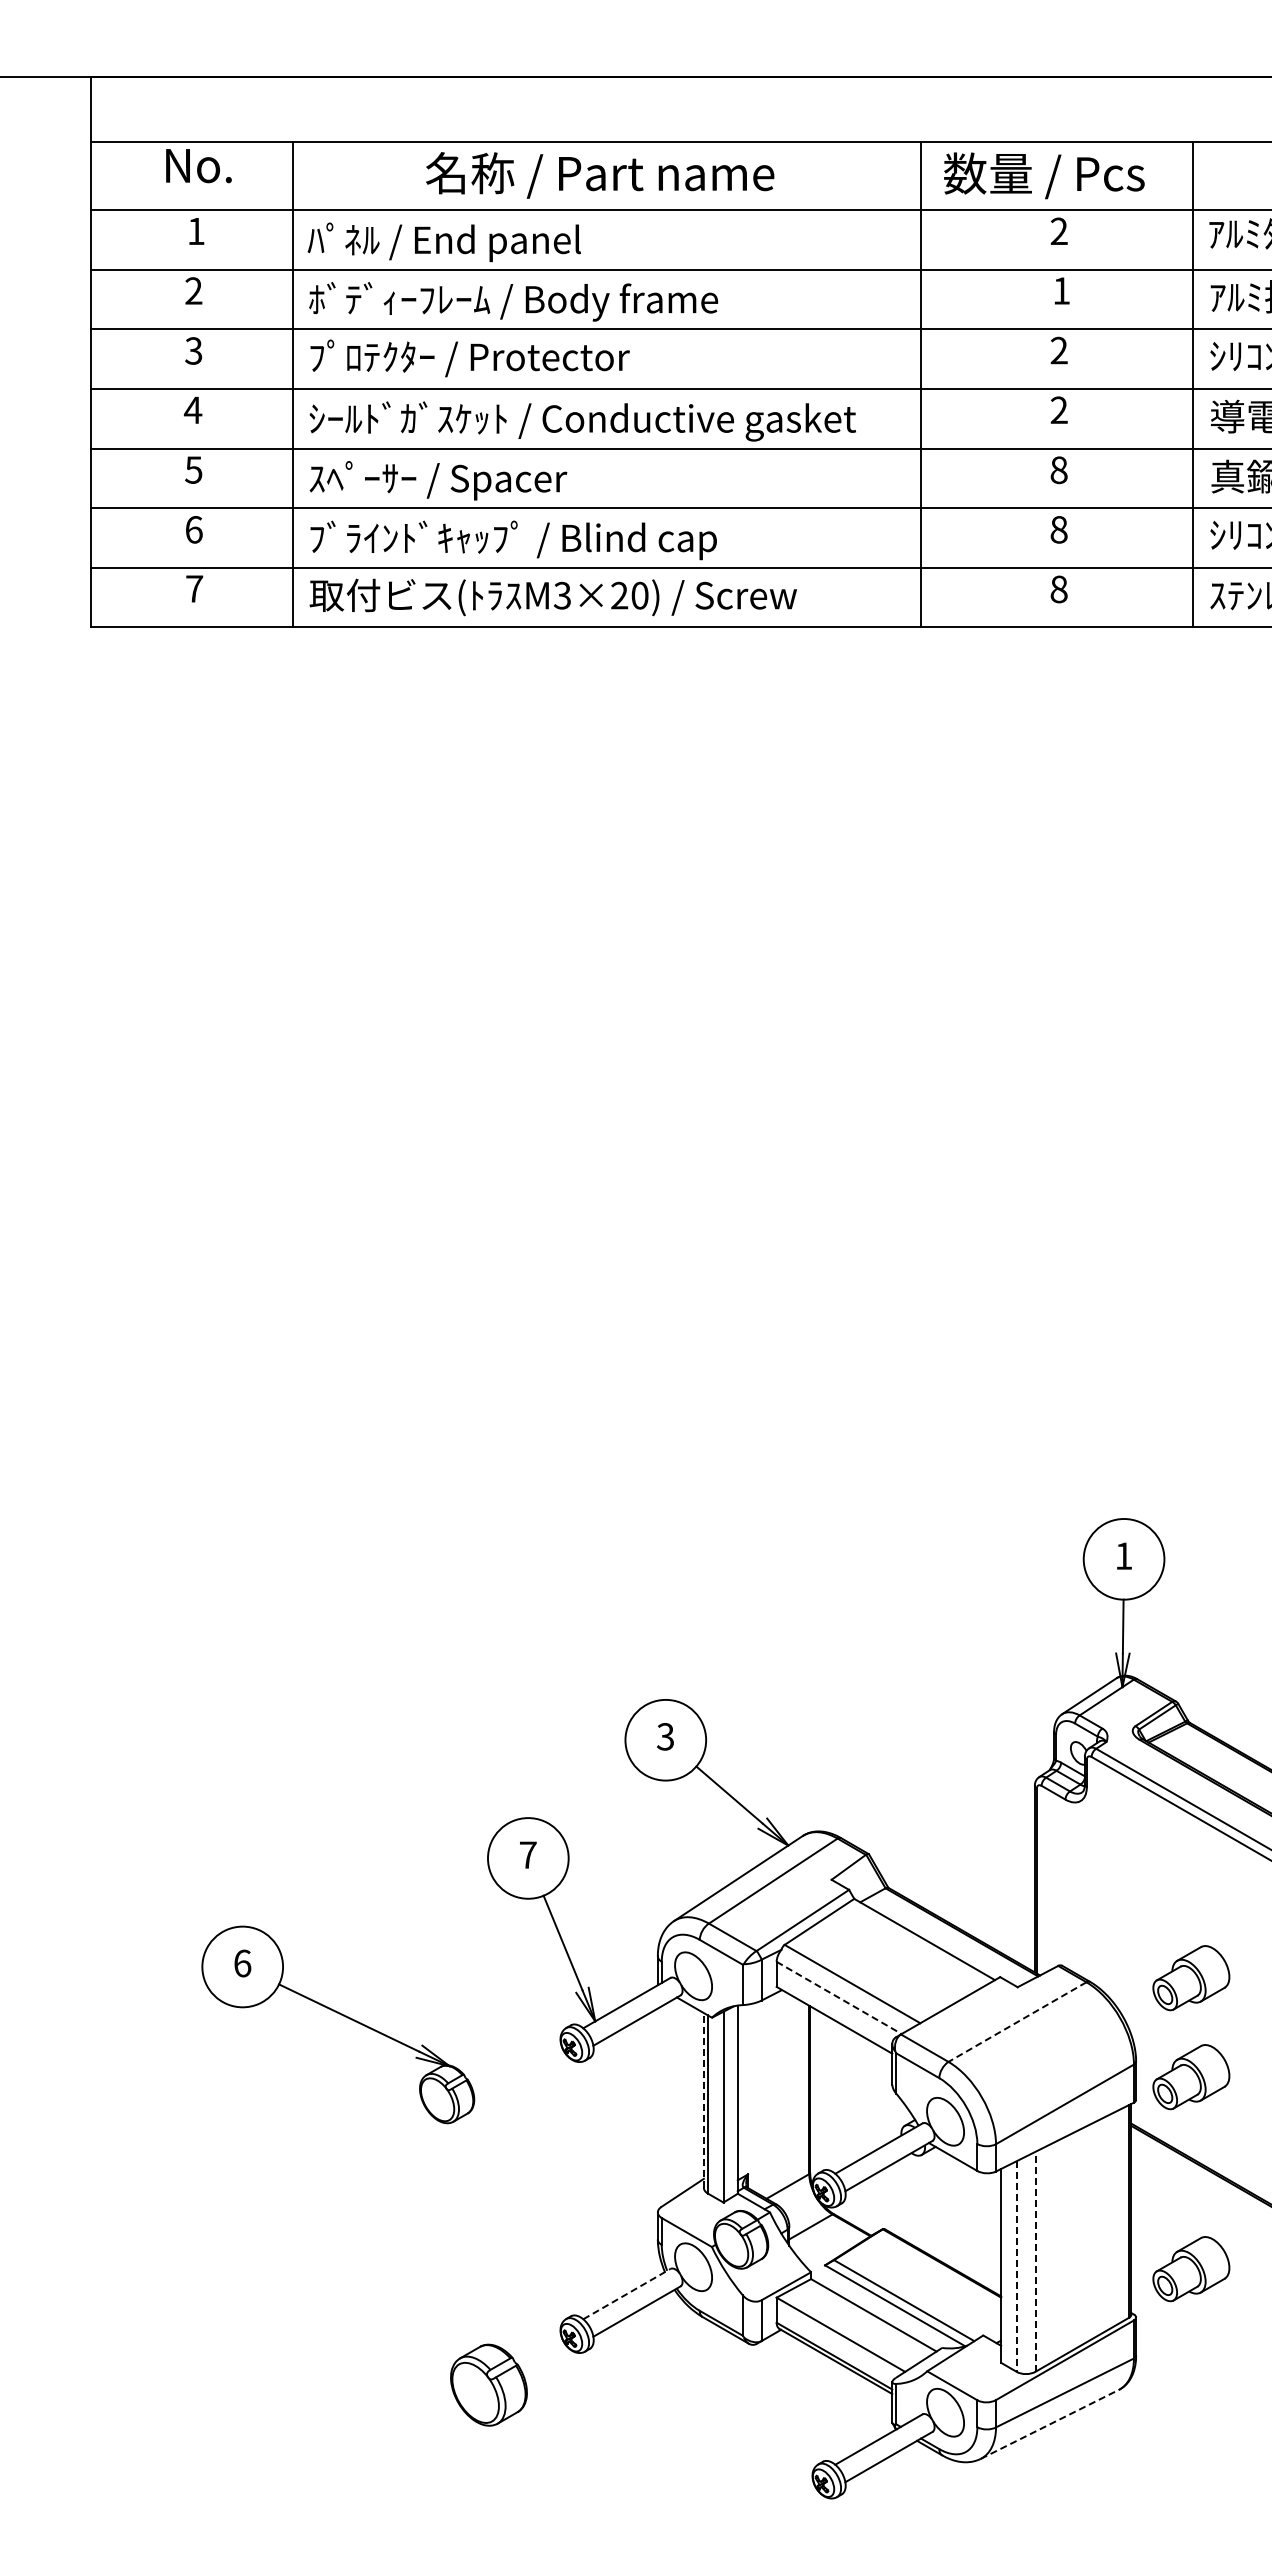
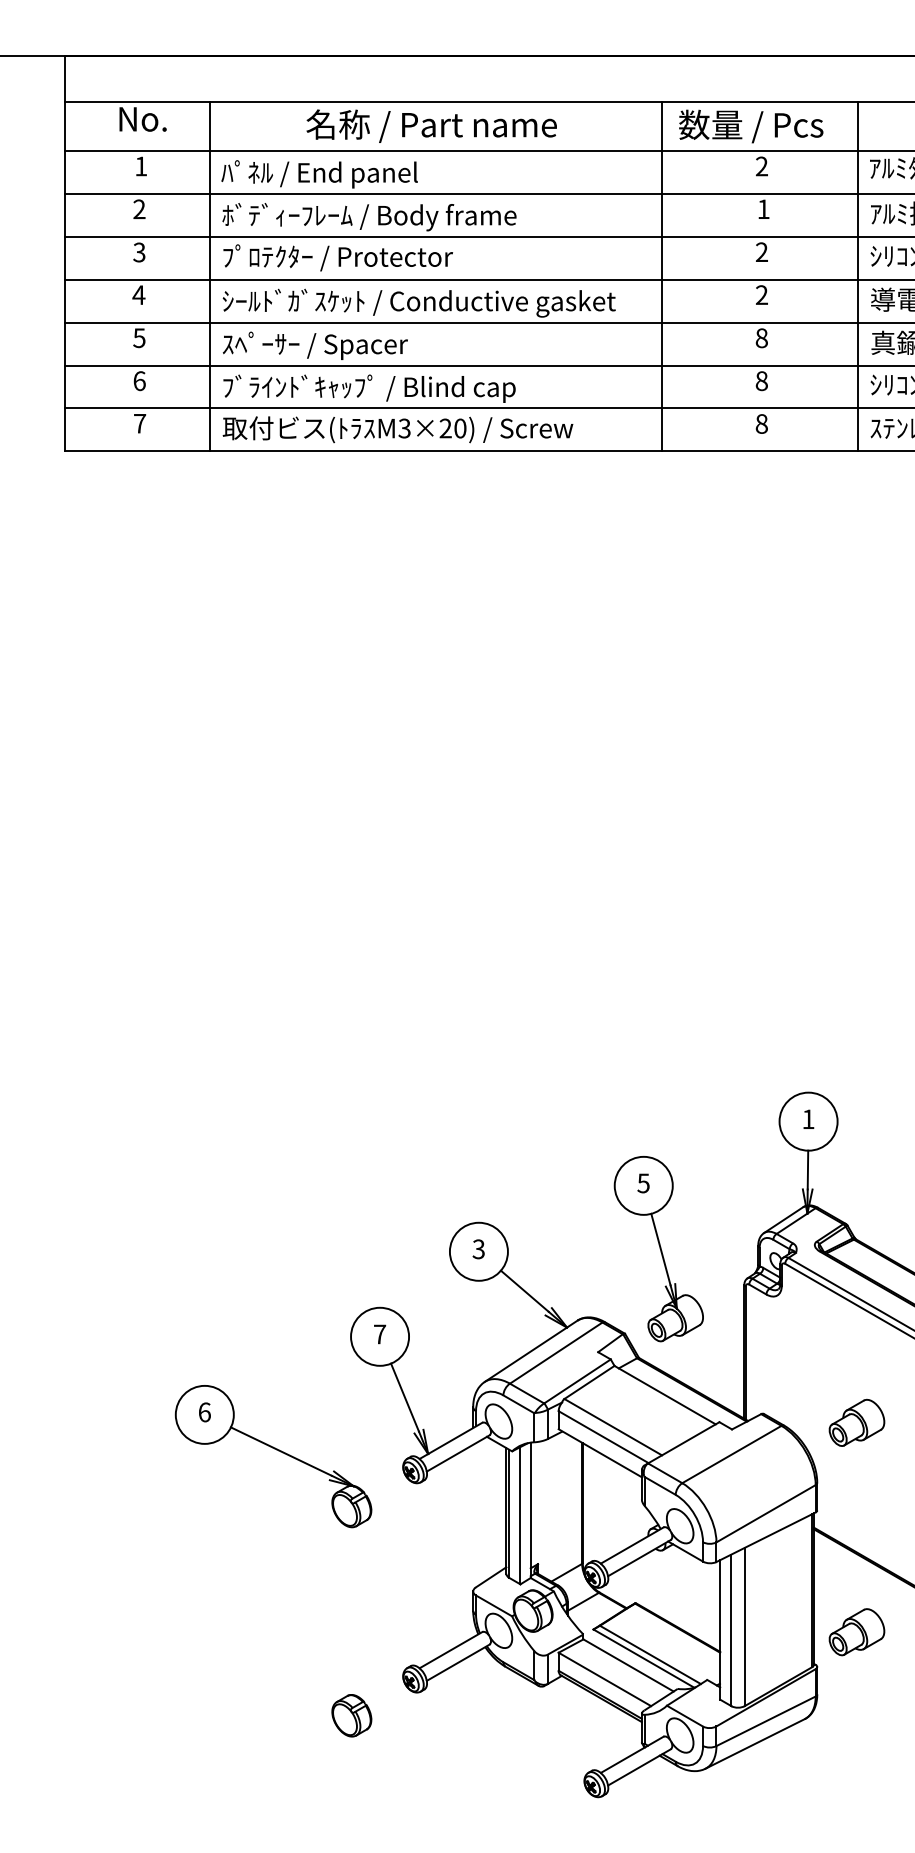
part: (915, 1736) -> (658, 1249), added
line: (839, 1998) -> (603, 1437), dashed -> solid
part: (343, 2016) -> (277, 1450), moved
line: (1017, 2022) -> (731, 1454), dashed -> solid
part: (1191, 2077) -> (857, 1494), removed
line: (703, 2100) -> (506, 1510), dashed -> solid
line: (1035, 2261) -> (744, 1626), dashed -> solid
line: (1016, 2267) -> (731, 1631), dashed -> solid
line: (627, 2293) -> (451, 1649), dashed -> solid
part: (489, 2385) -> (352, 1715), size x0.71
line: (1050, 2424) -> (755, 1743), dashed -> solid

